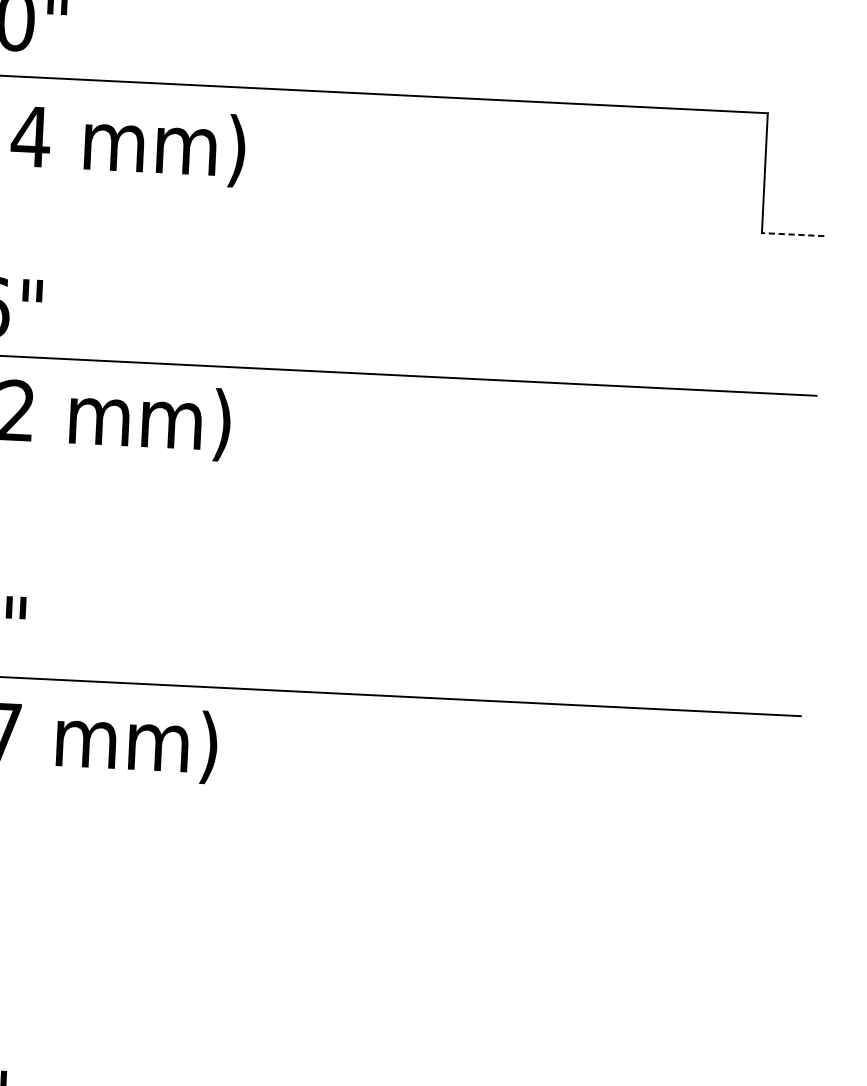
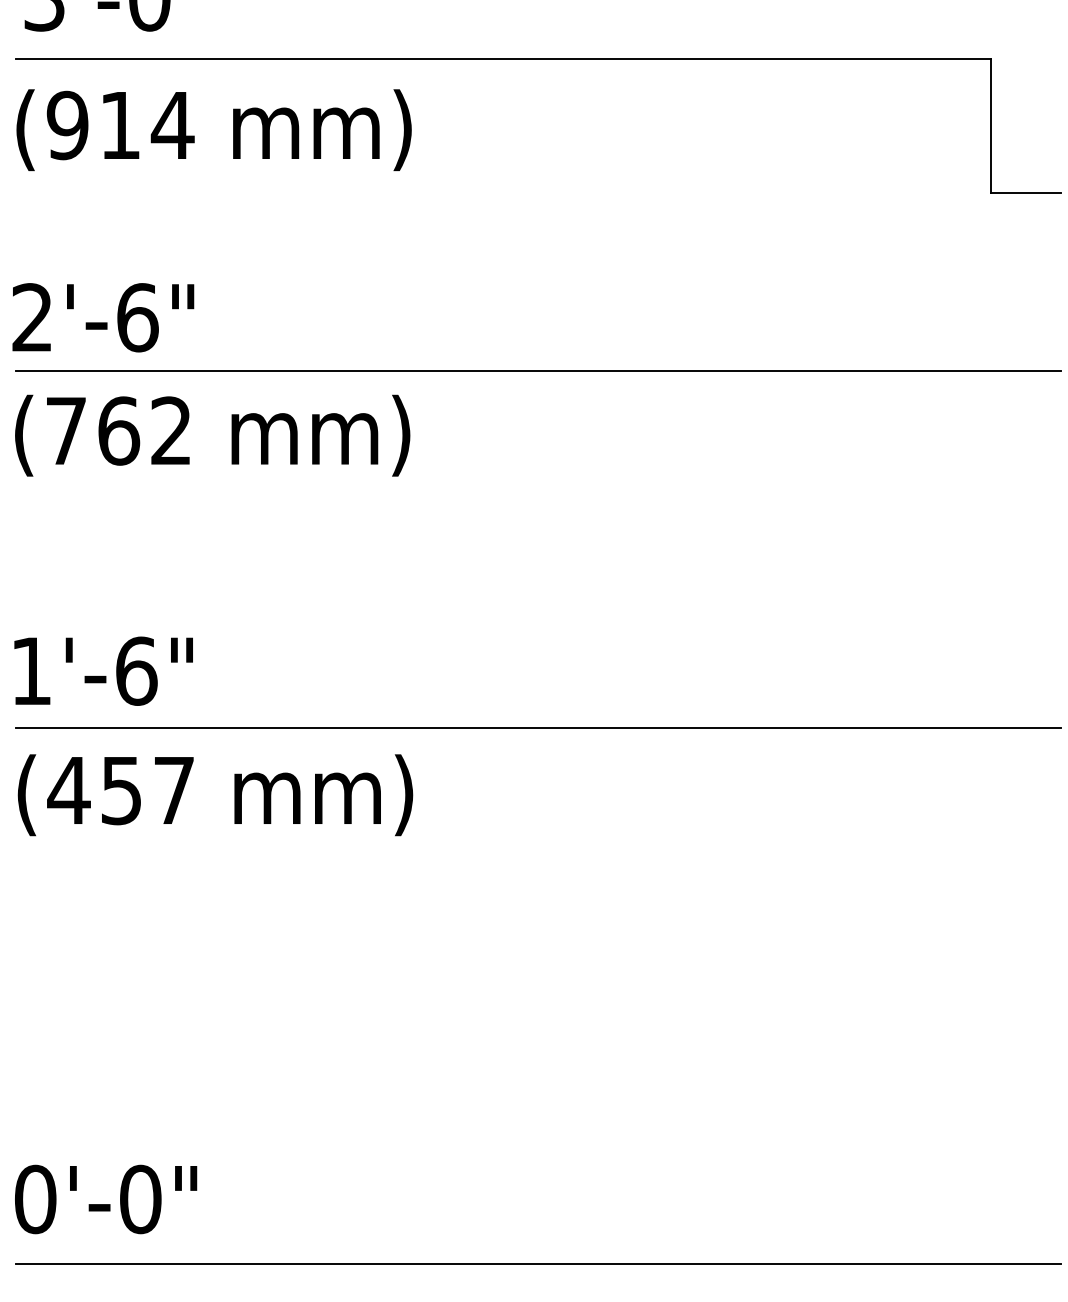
line: (792, 234) -> (1025, 192), dashed -> solid

